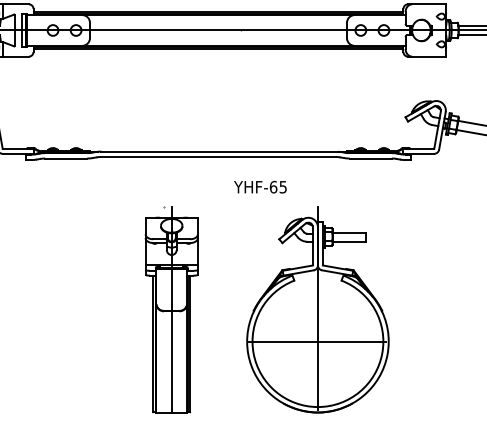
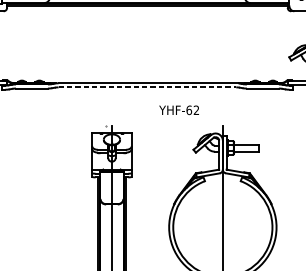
line: (218, 156) -> (147, 87), solid -> dashed
text: (282, 186) -> (195, 109), YHF-65 -> YHF-62
line: (317, 341) -> (222, 227), removed

